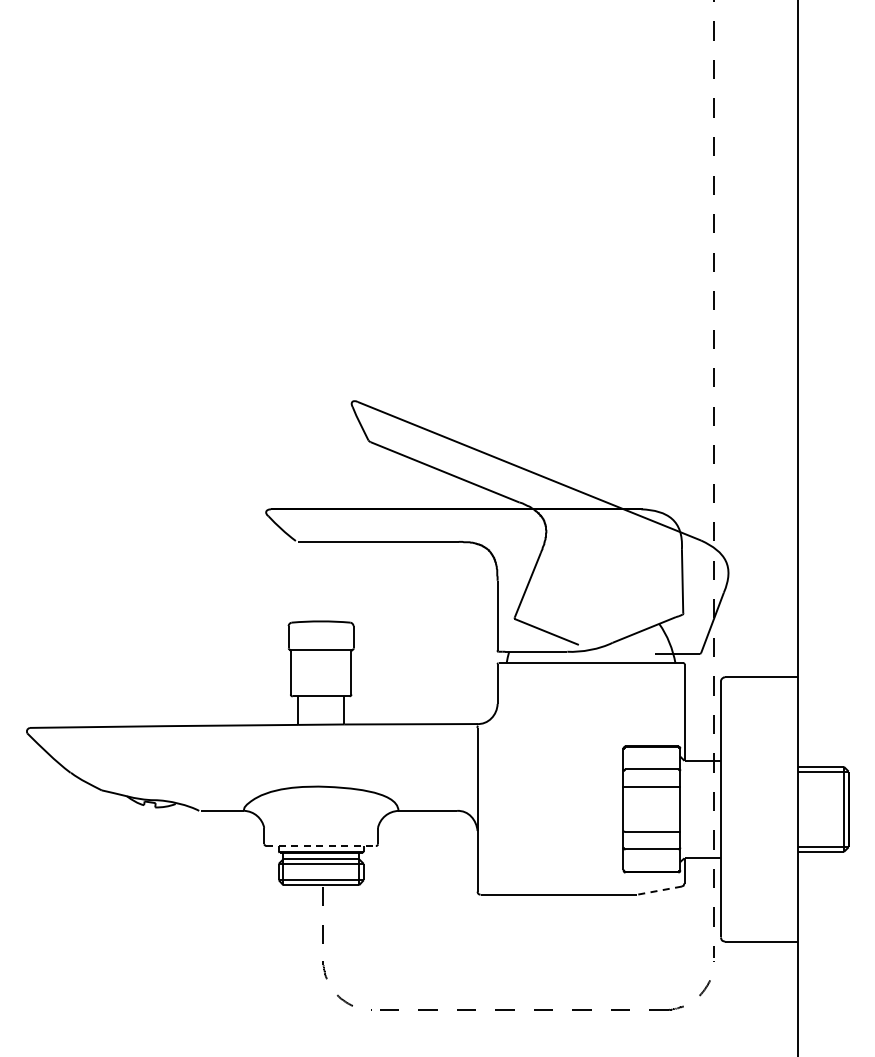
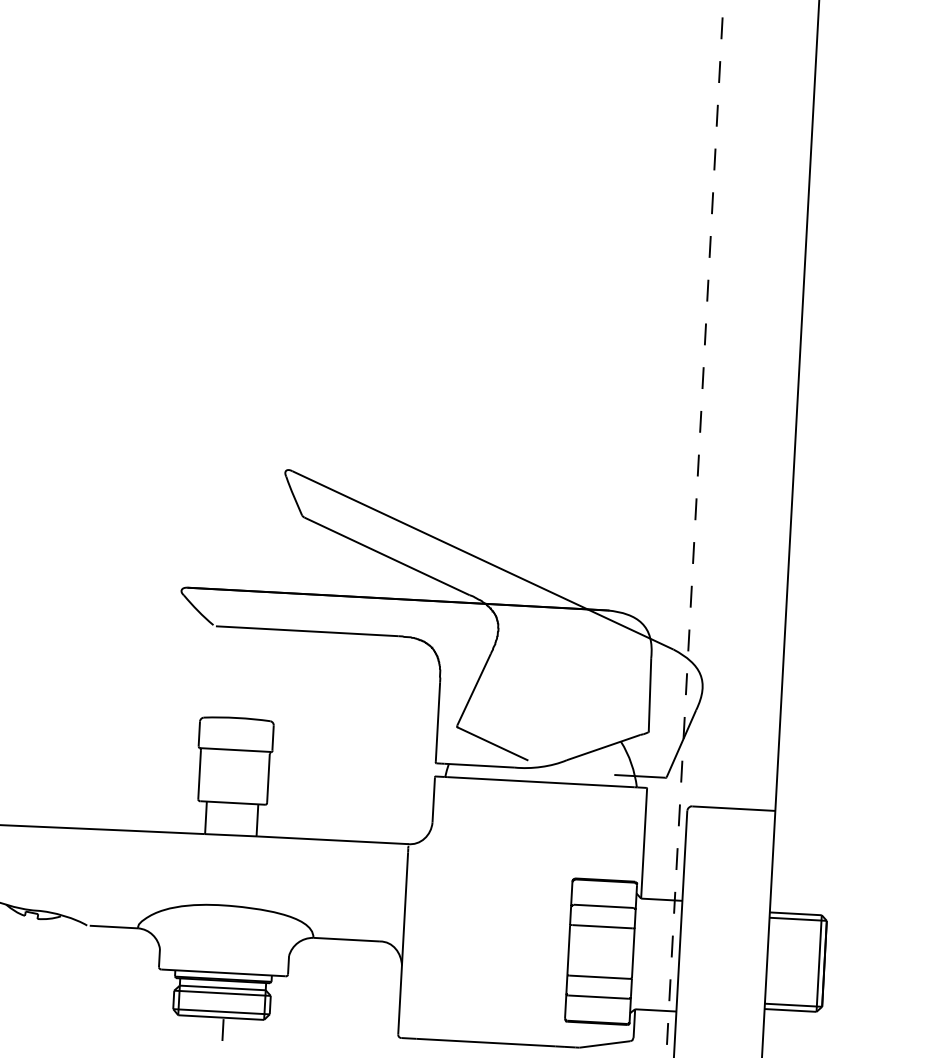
line: (321, 845) -> (223, 972), dashed -> solid
line: (659, 890) -> (604, 1044), dashed -> solid

